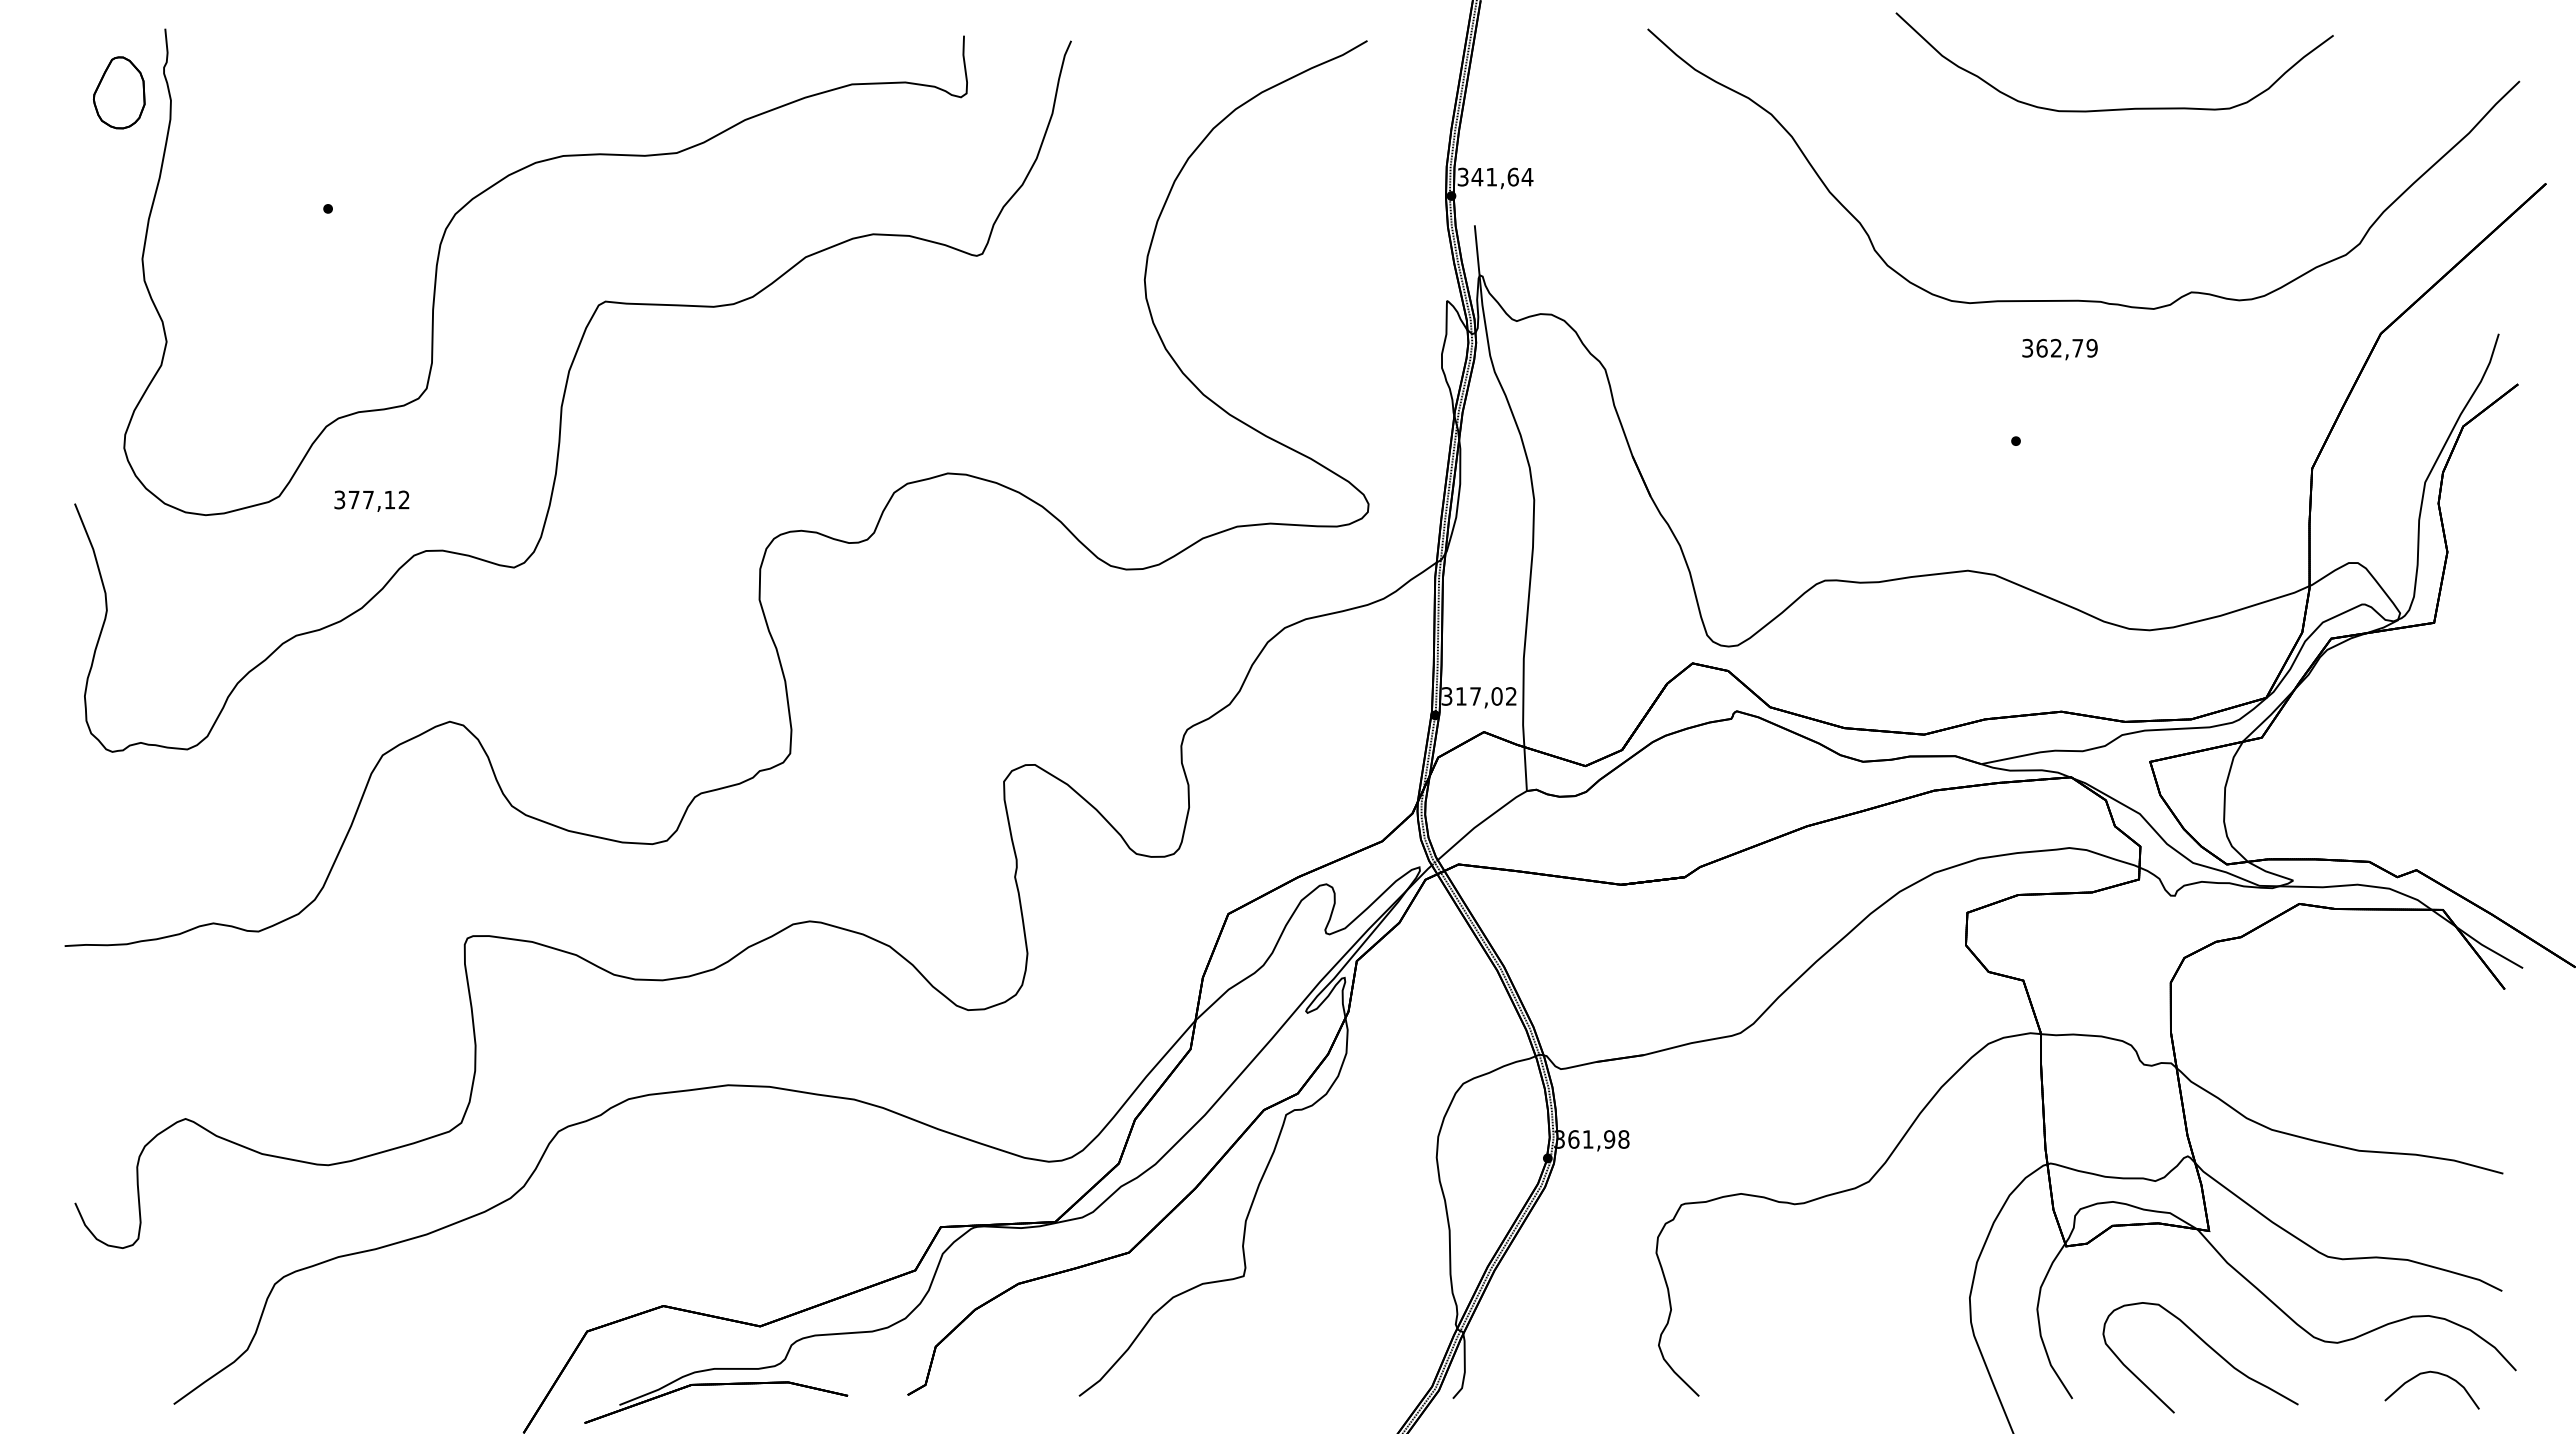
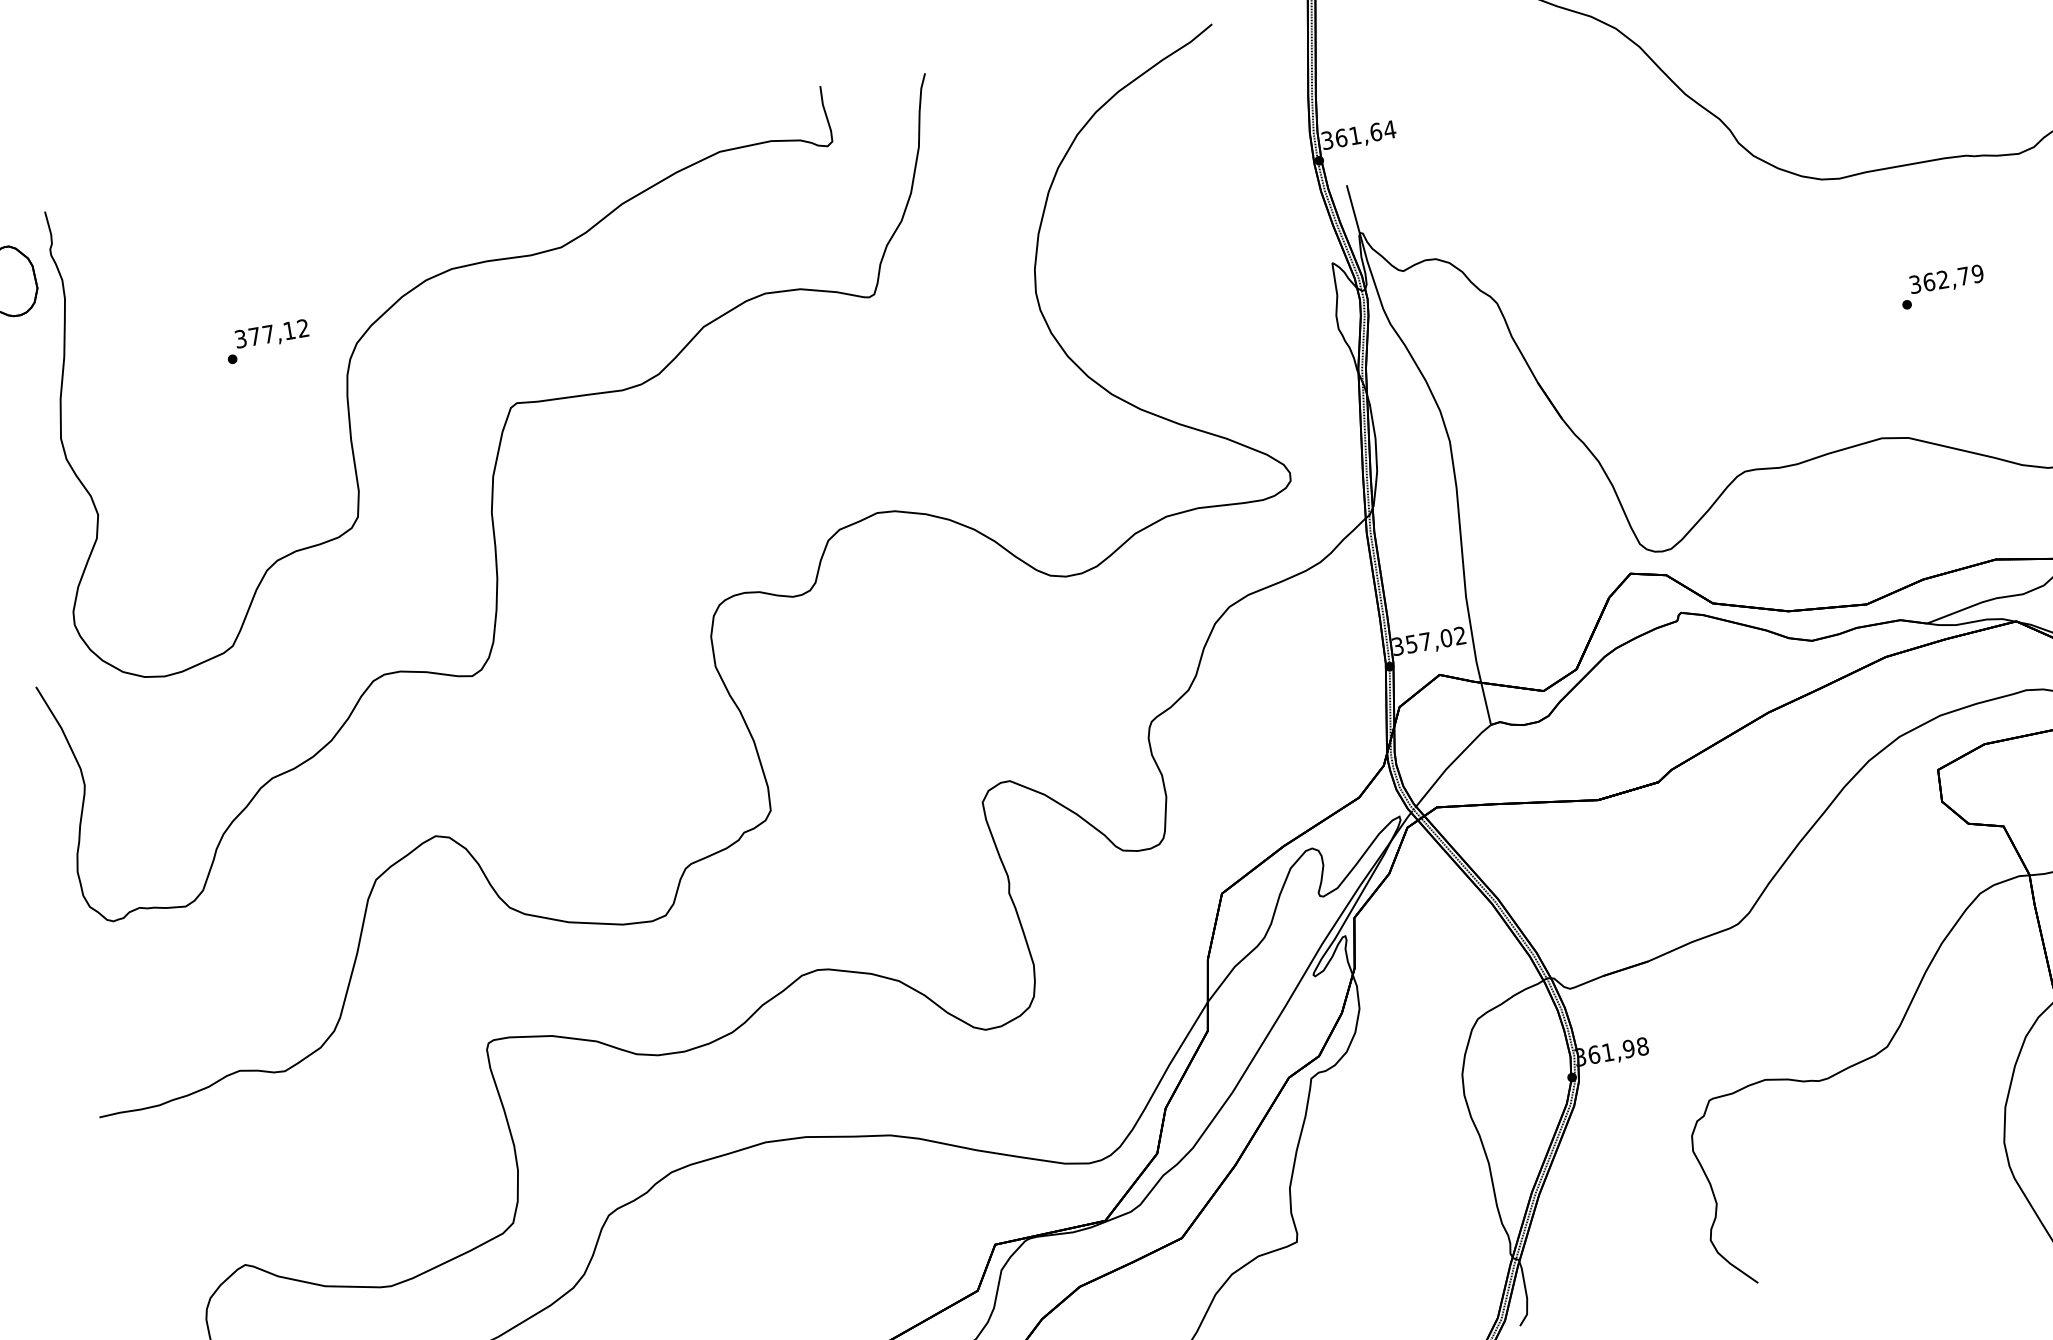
text: (1477, 176) -> (1341, 137), 341,64 -> 361,64
text: (2059, 349) -> (1946, 280), moved
text: (371, 500) -> (271, 334), moved
text: (1461, 696) -> (1411, 644), 317,02 -> 357,02

